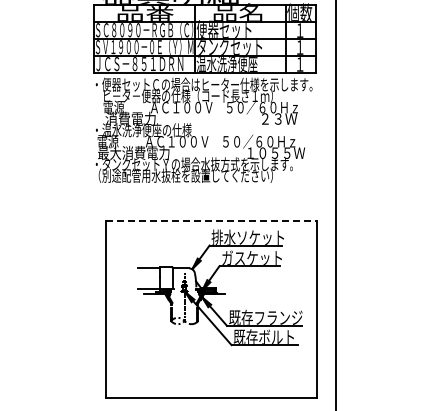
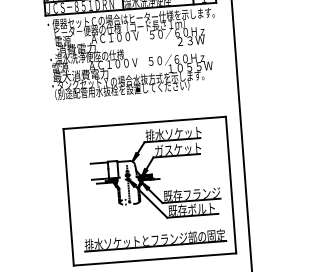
line: (212, 220) -> (145, 122), dashed -> solid
part: (213, 373) -> (155, 240), added

